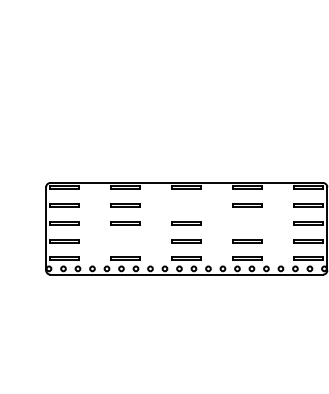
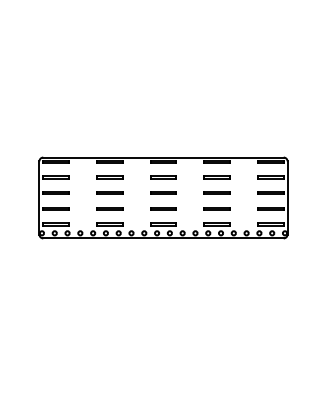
line: (186, 204) -> (163, 176), added
line: (246, 222) -> (216, 192), added
line: (125, 240) -> (109, 208), added

